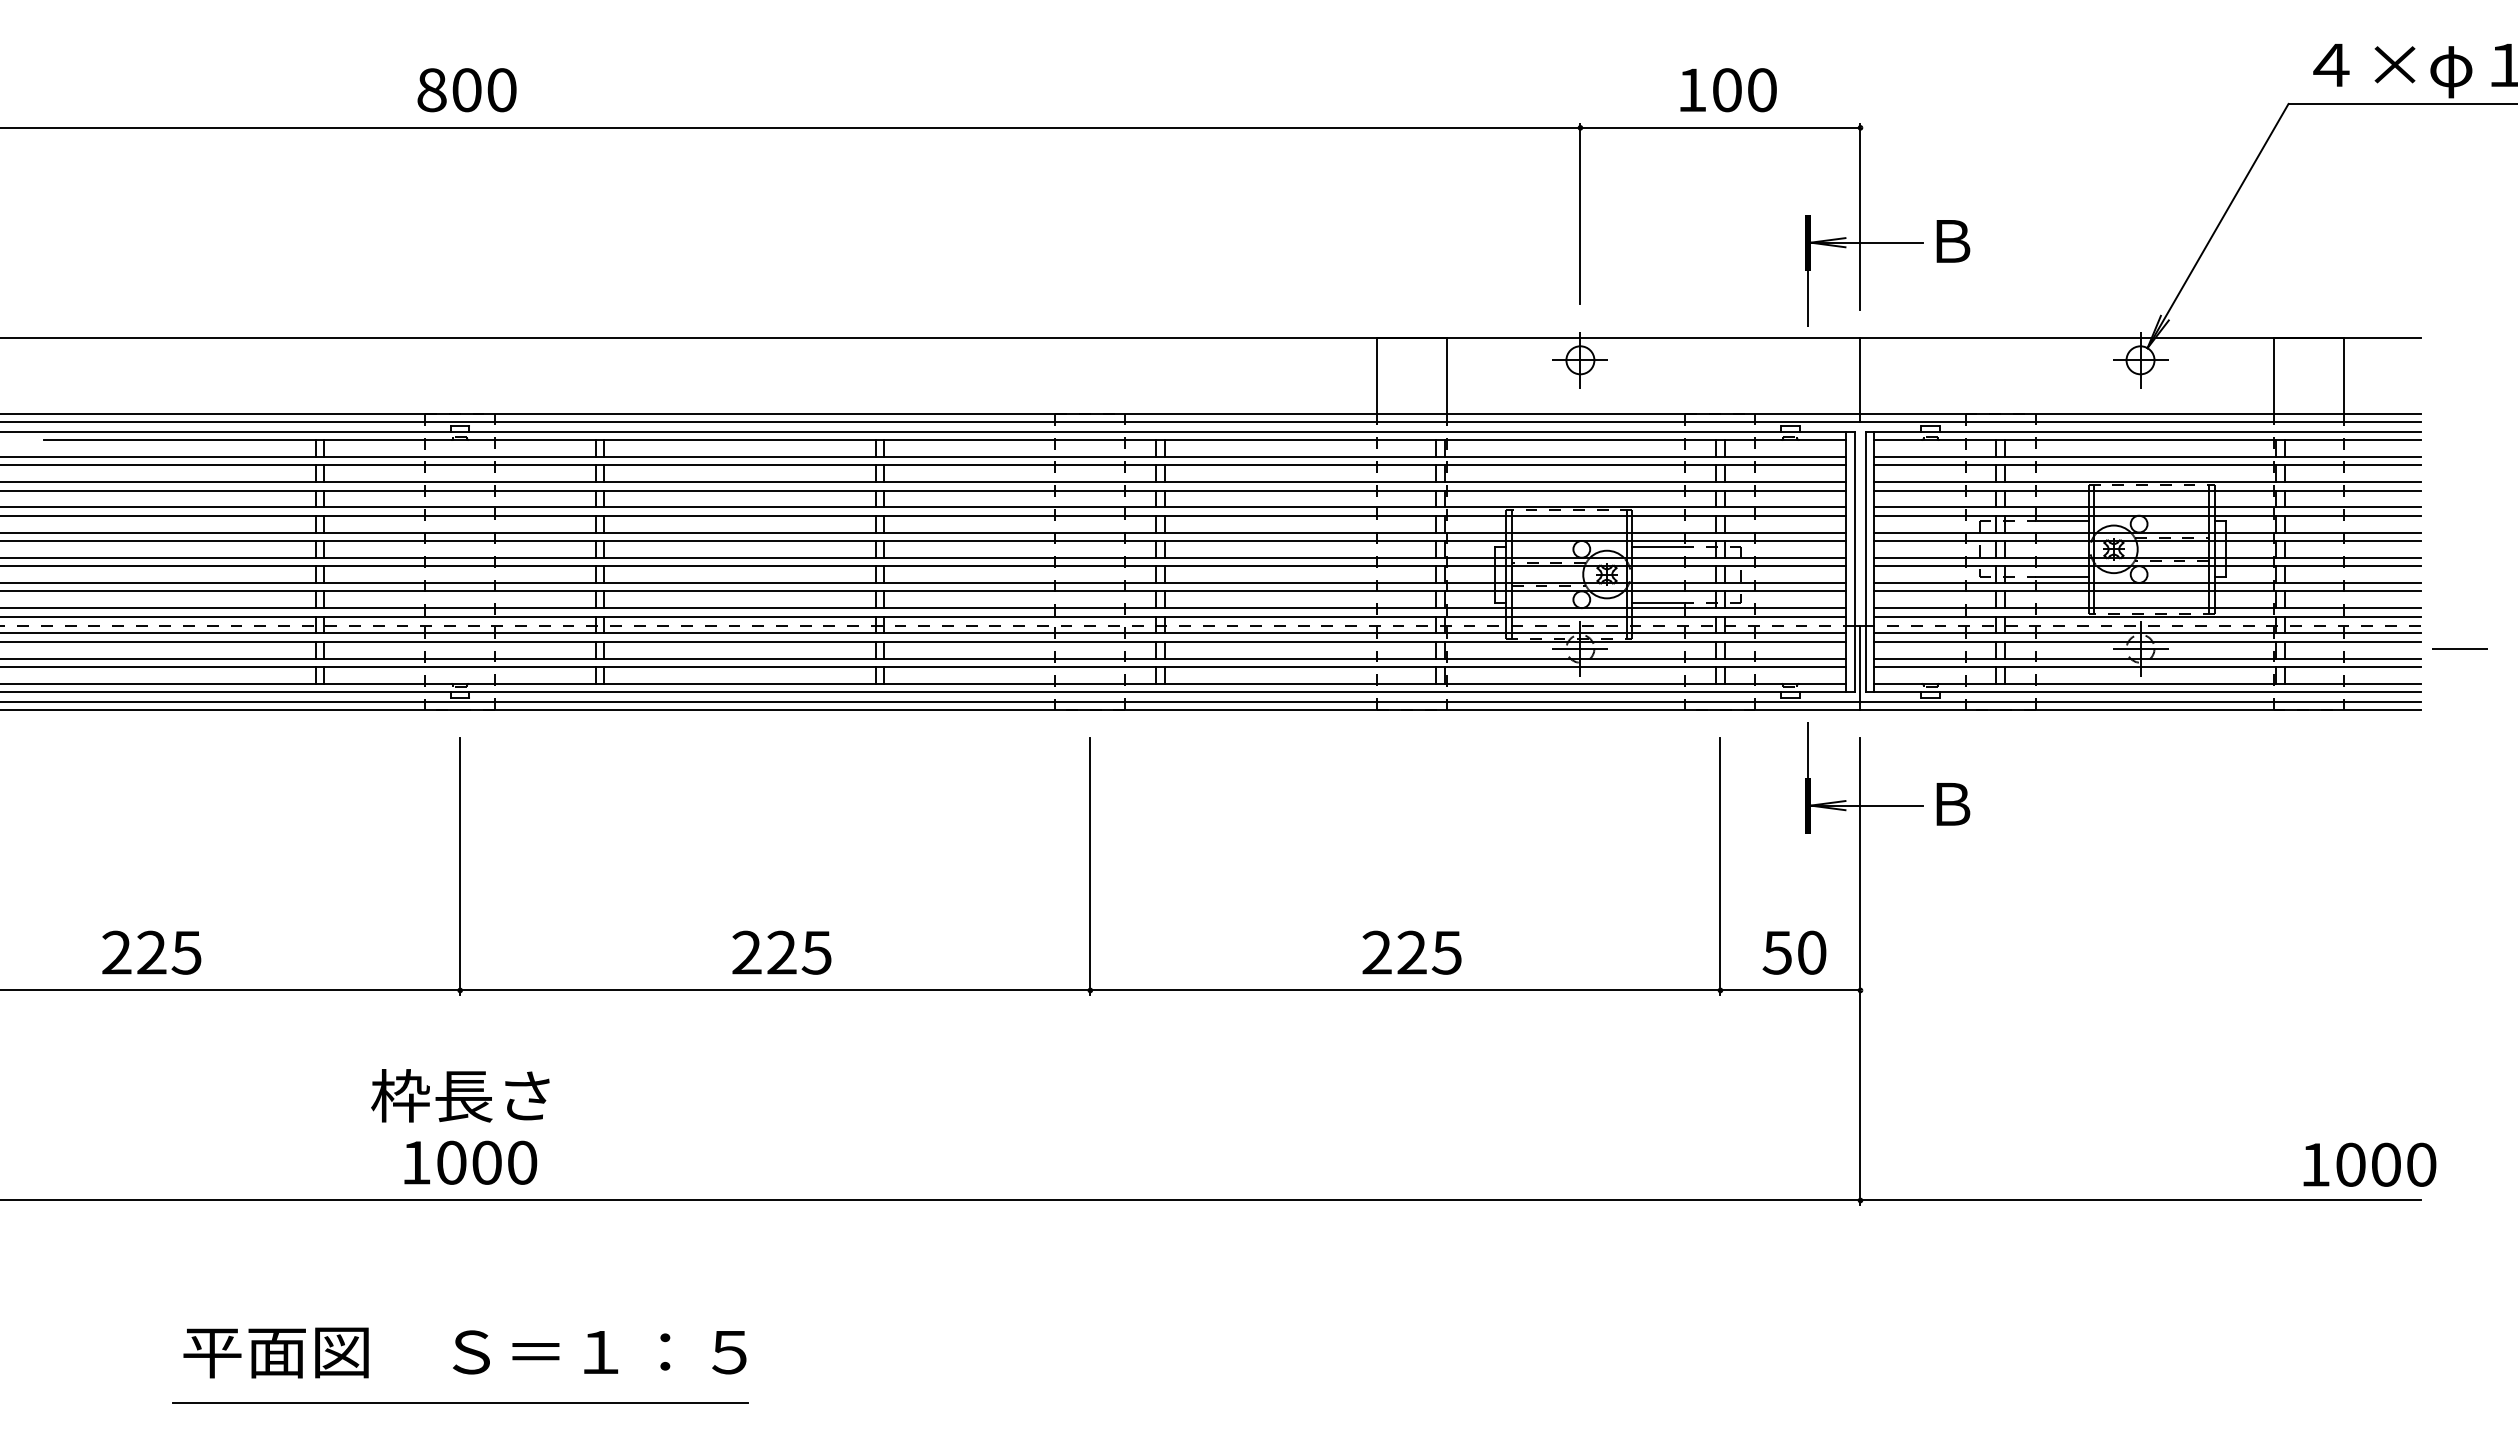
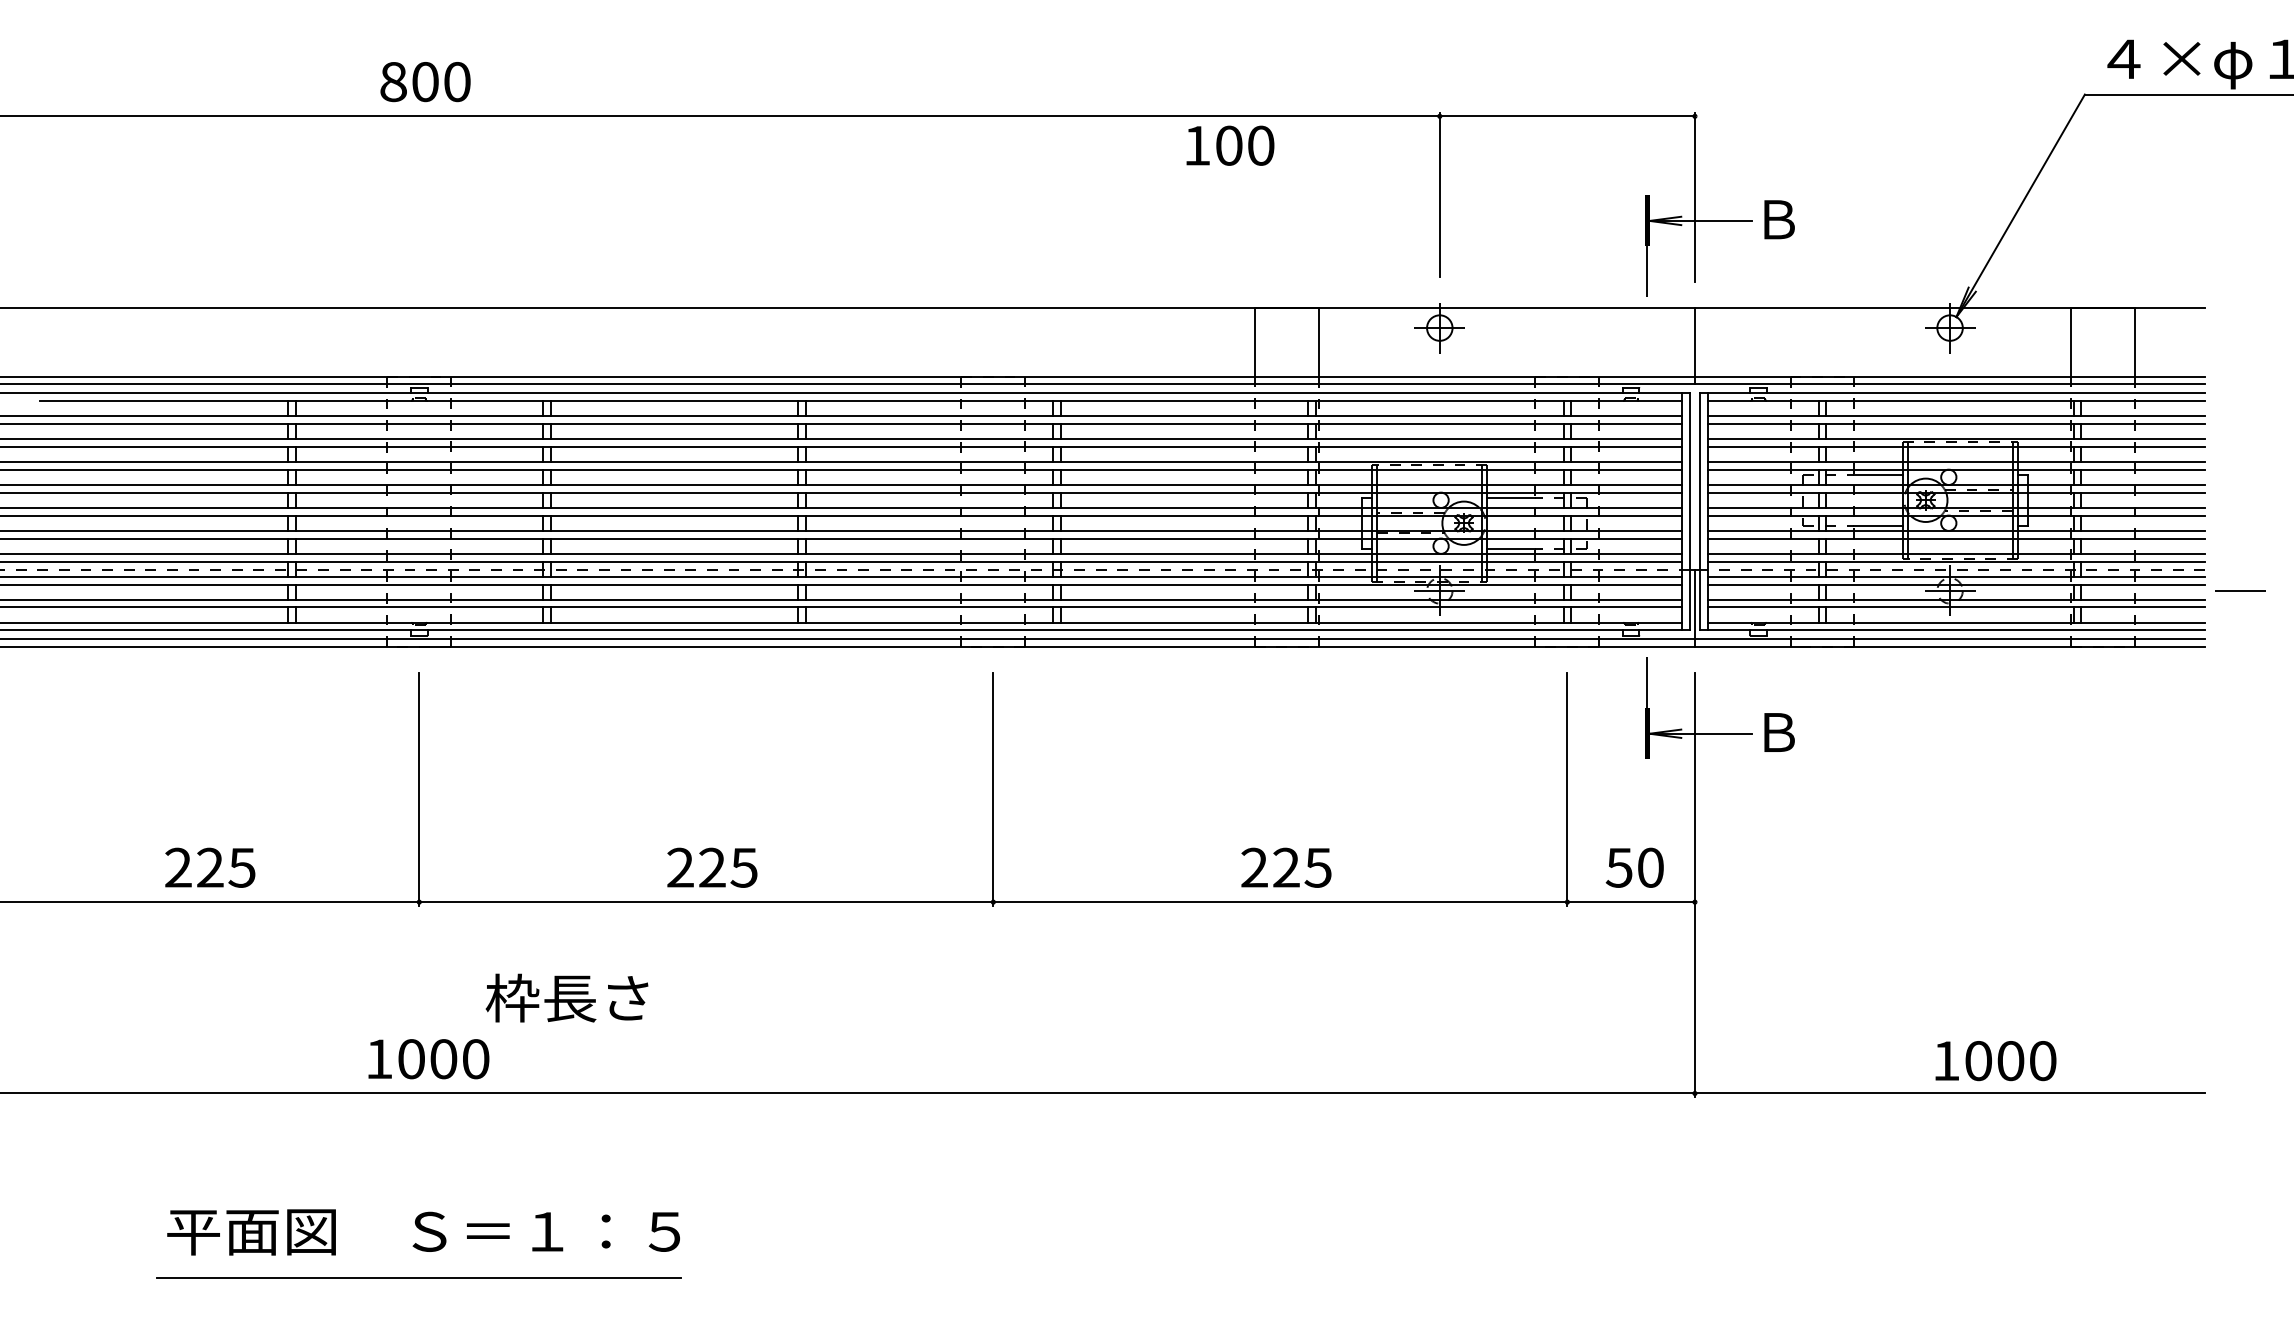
text: (1728, 90) -> (1230, 146), moved
text: (151, 952) -> (210, 867), moved
text: (460, 1095) -> (567, 997), moved
text: (2369, 1164) -> (1995, 1060), moved

